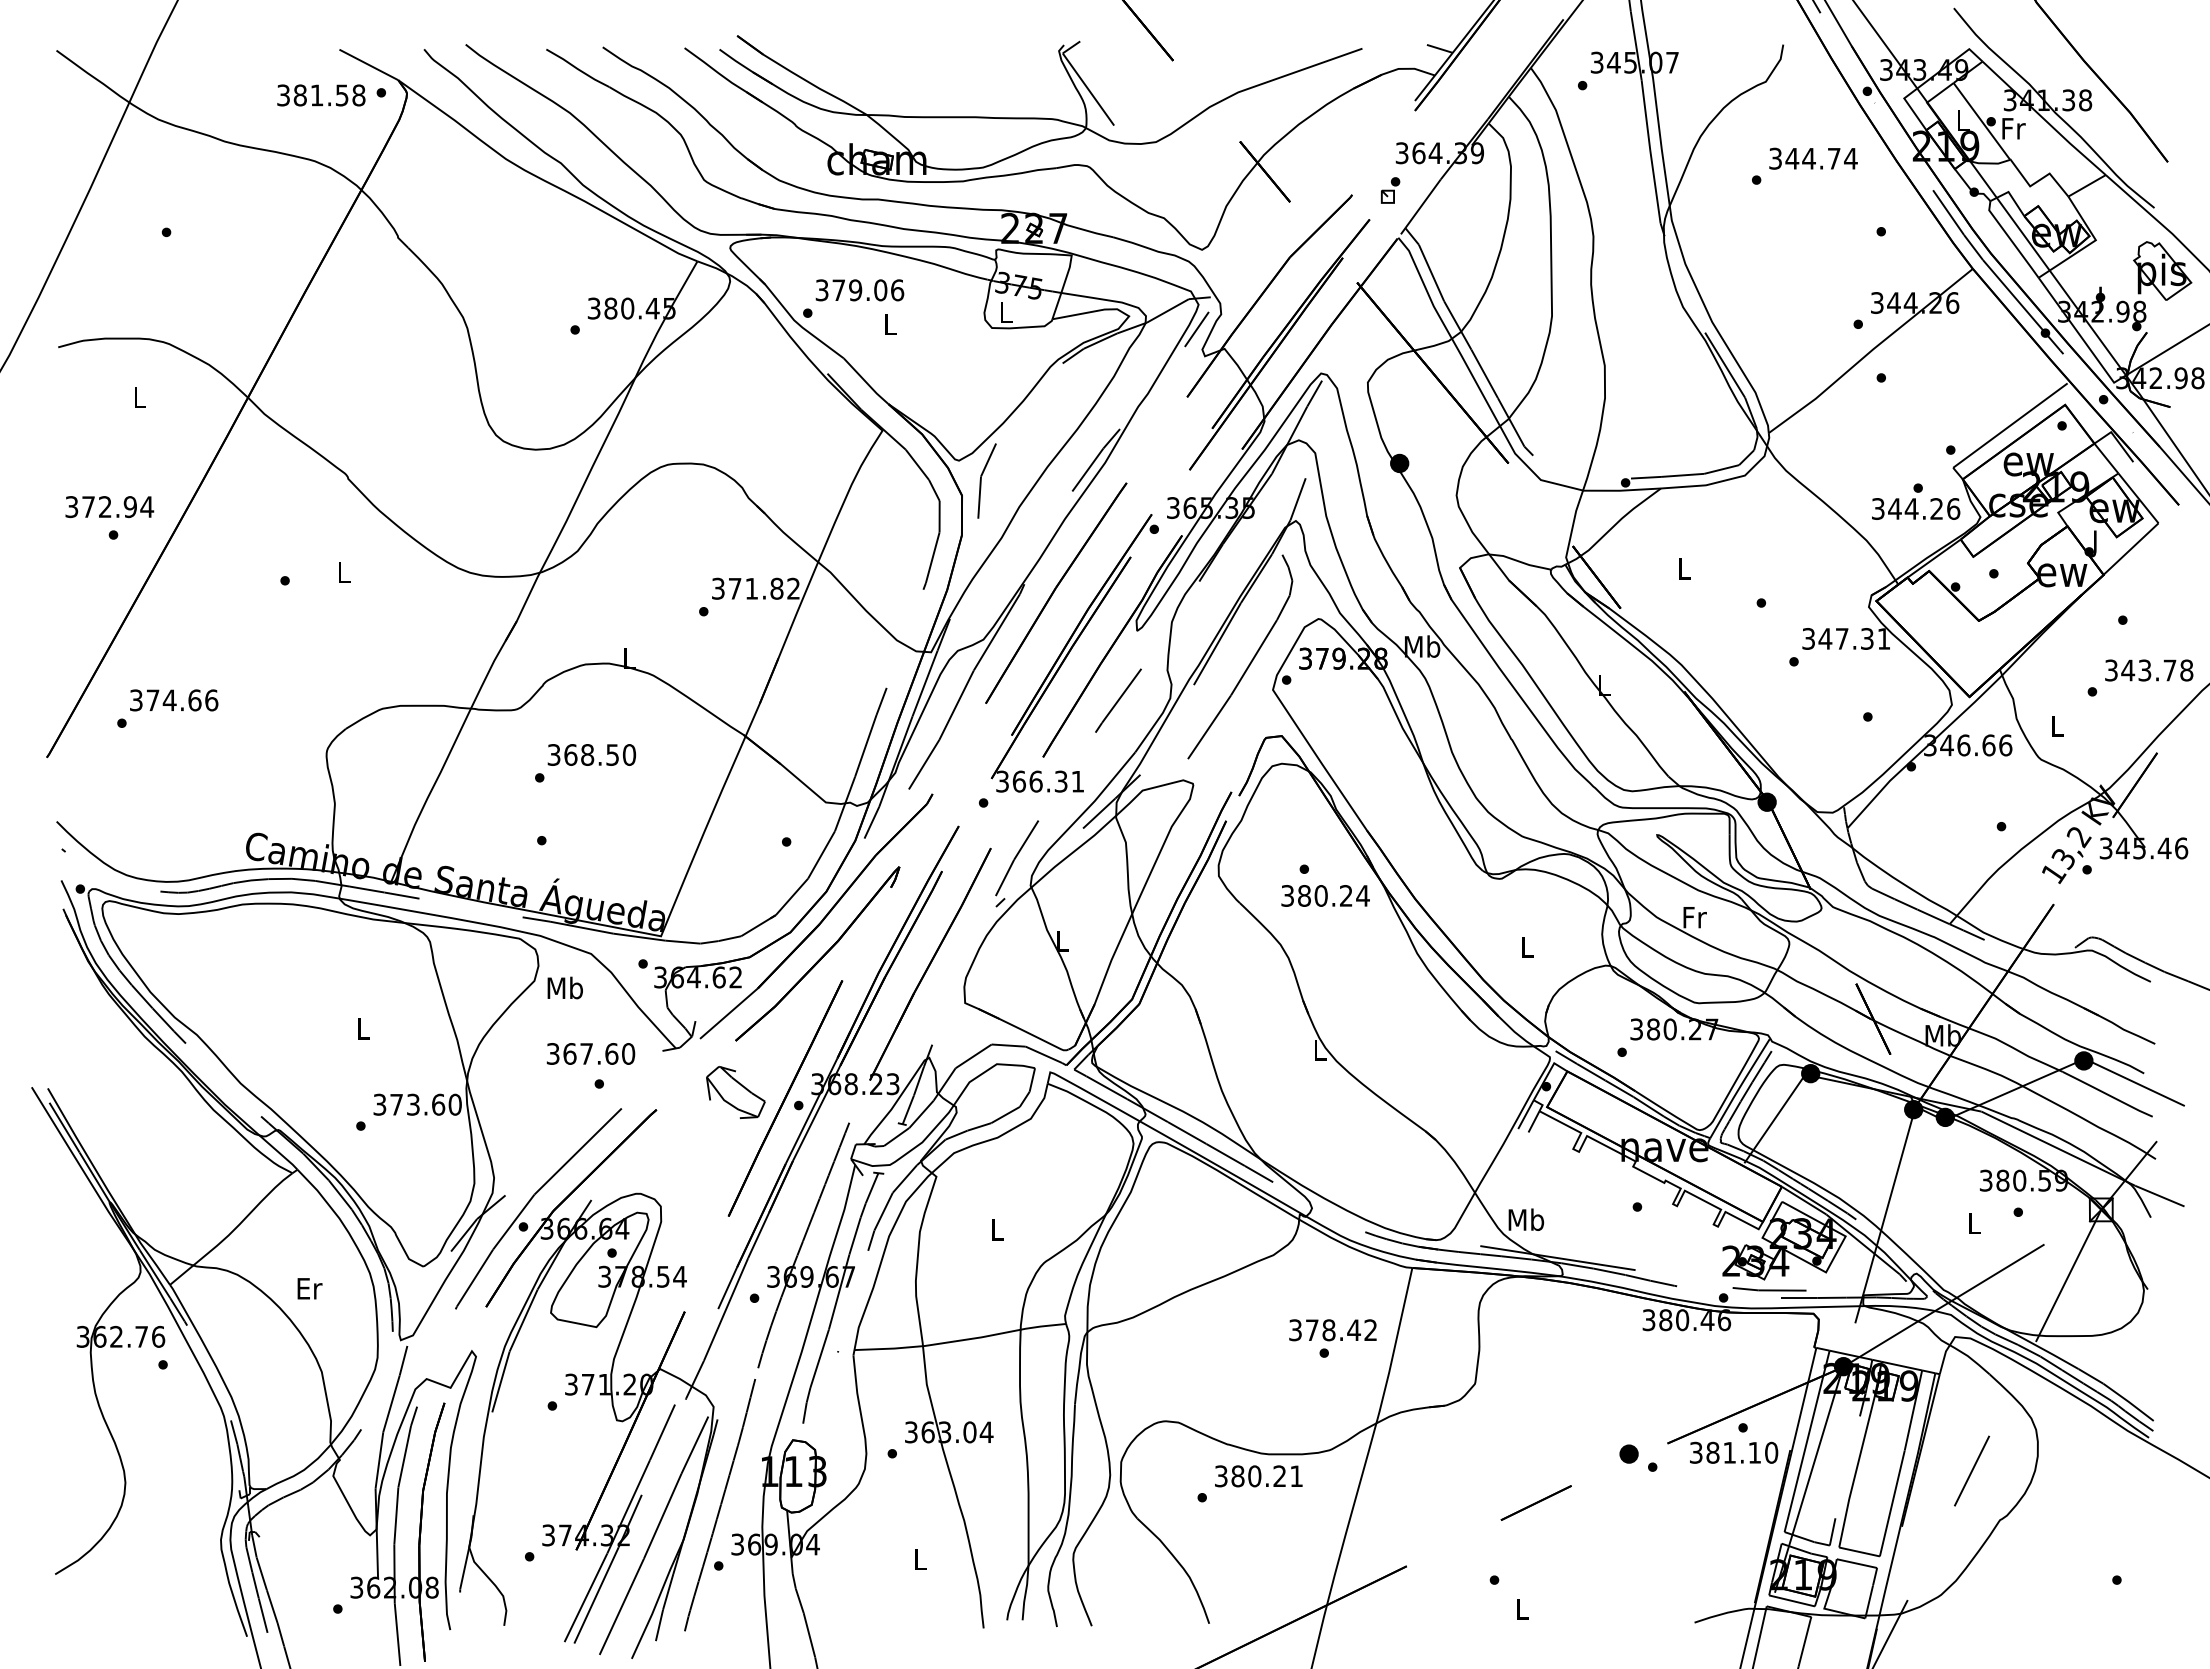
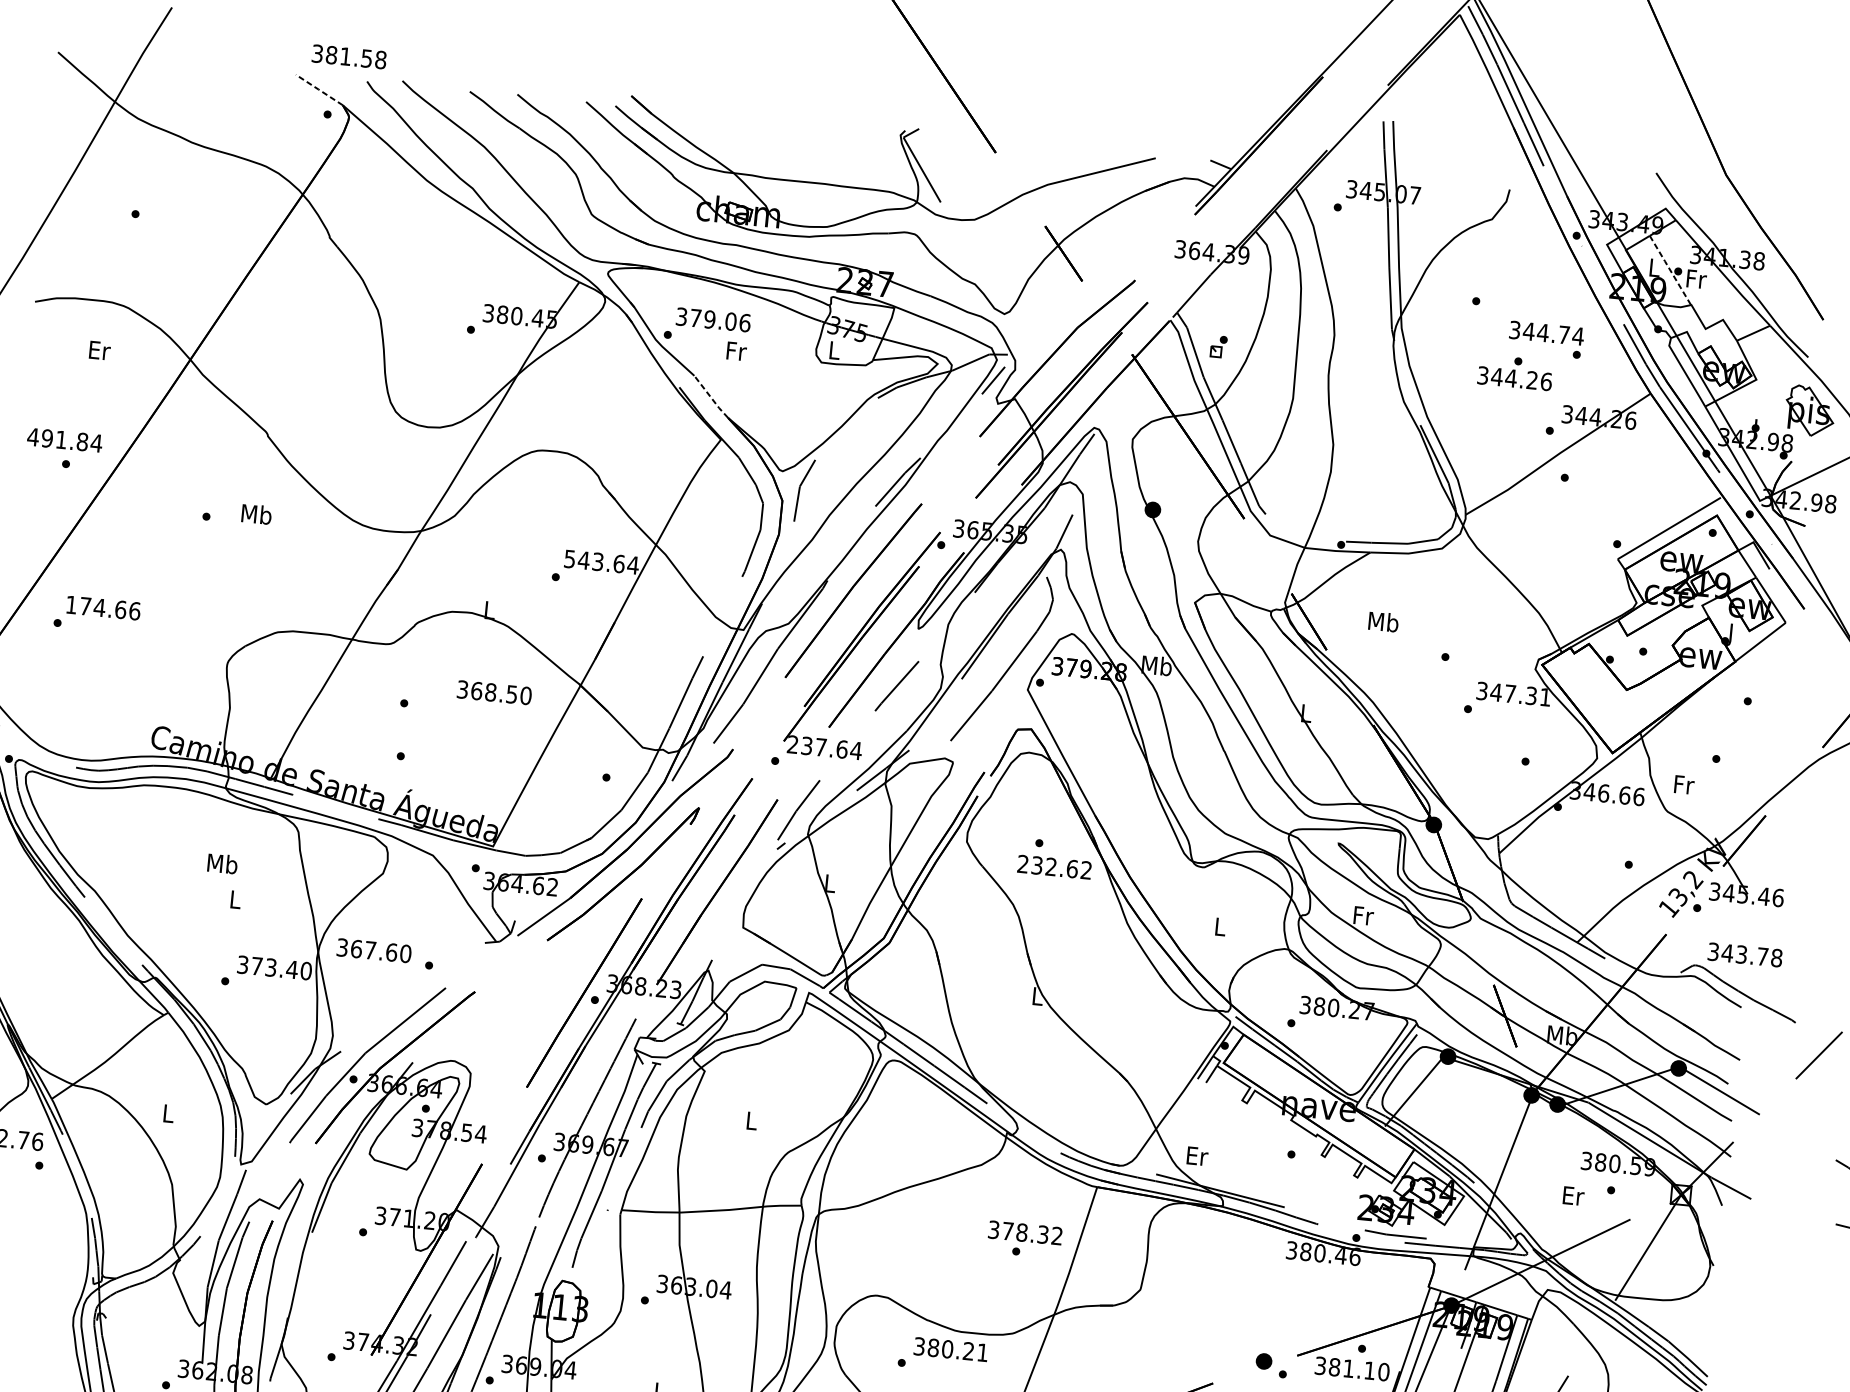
line: (368, 64) -> (319, 89), solid -> dashed
text: (321, 95) -> (349, 56), moved
line: (1981, 120) -> (1670, 269), solid -> dashed
text: (1813, 158) -> (1546, 333), moved
part: (1390, 190) -> (1218, 346), moved
text: (890, 324) -> (736, 351), L -> Fr
line: (866, 382) -> (711, 397), solid -> dashed
text: (140, 397) -> (100, 350), L -> Er
text: (1916, 501) -> (1515, 372), moved
text: (100, 507) -> (57, 439), 372.94 -> 491.84
text: (1684, 568) -> (1383, 621), L -> Mb
text: (343, 572) -> (256, 514), L -> Mb
text: (756, 588) -> (602, 562), 371.82 -> 543.64
text: (2149, 670) -> (1745, 955), moved
text: (136, 700) -> (71, 605), 374.66 -> 174.66
text: (2057, 725) -> (1684, 784), L -> Fr
text: (591, 754) -> (494, 692), moved
text: (1040, 781) -> (824, 747), 366.31 -> 237.64
text: (1325, 895) -> (1054, 866), 380.24 -> 232.62
text: (564, 987) -> (222, 863), moved
text: (590, 1053) -> (373, 950), moved
part: (735, 1092) -> (542, 983), removed
text: (438, 1104) -> (292, 969), 373.60 -> 373.40
text: (1526, 1219) -> (1197, 1155), Mb -> Er
text: (1974, 1223) -> (1573, 1196), L -> Er
text: (309, 1288) -> (168, 1113), Er -> L
text: (1353, 1330) -> (1042, 1234), 378.42 -> 378.32

